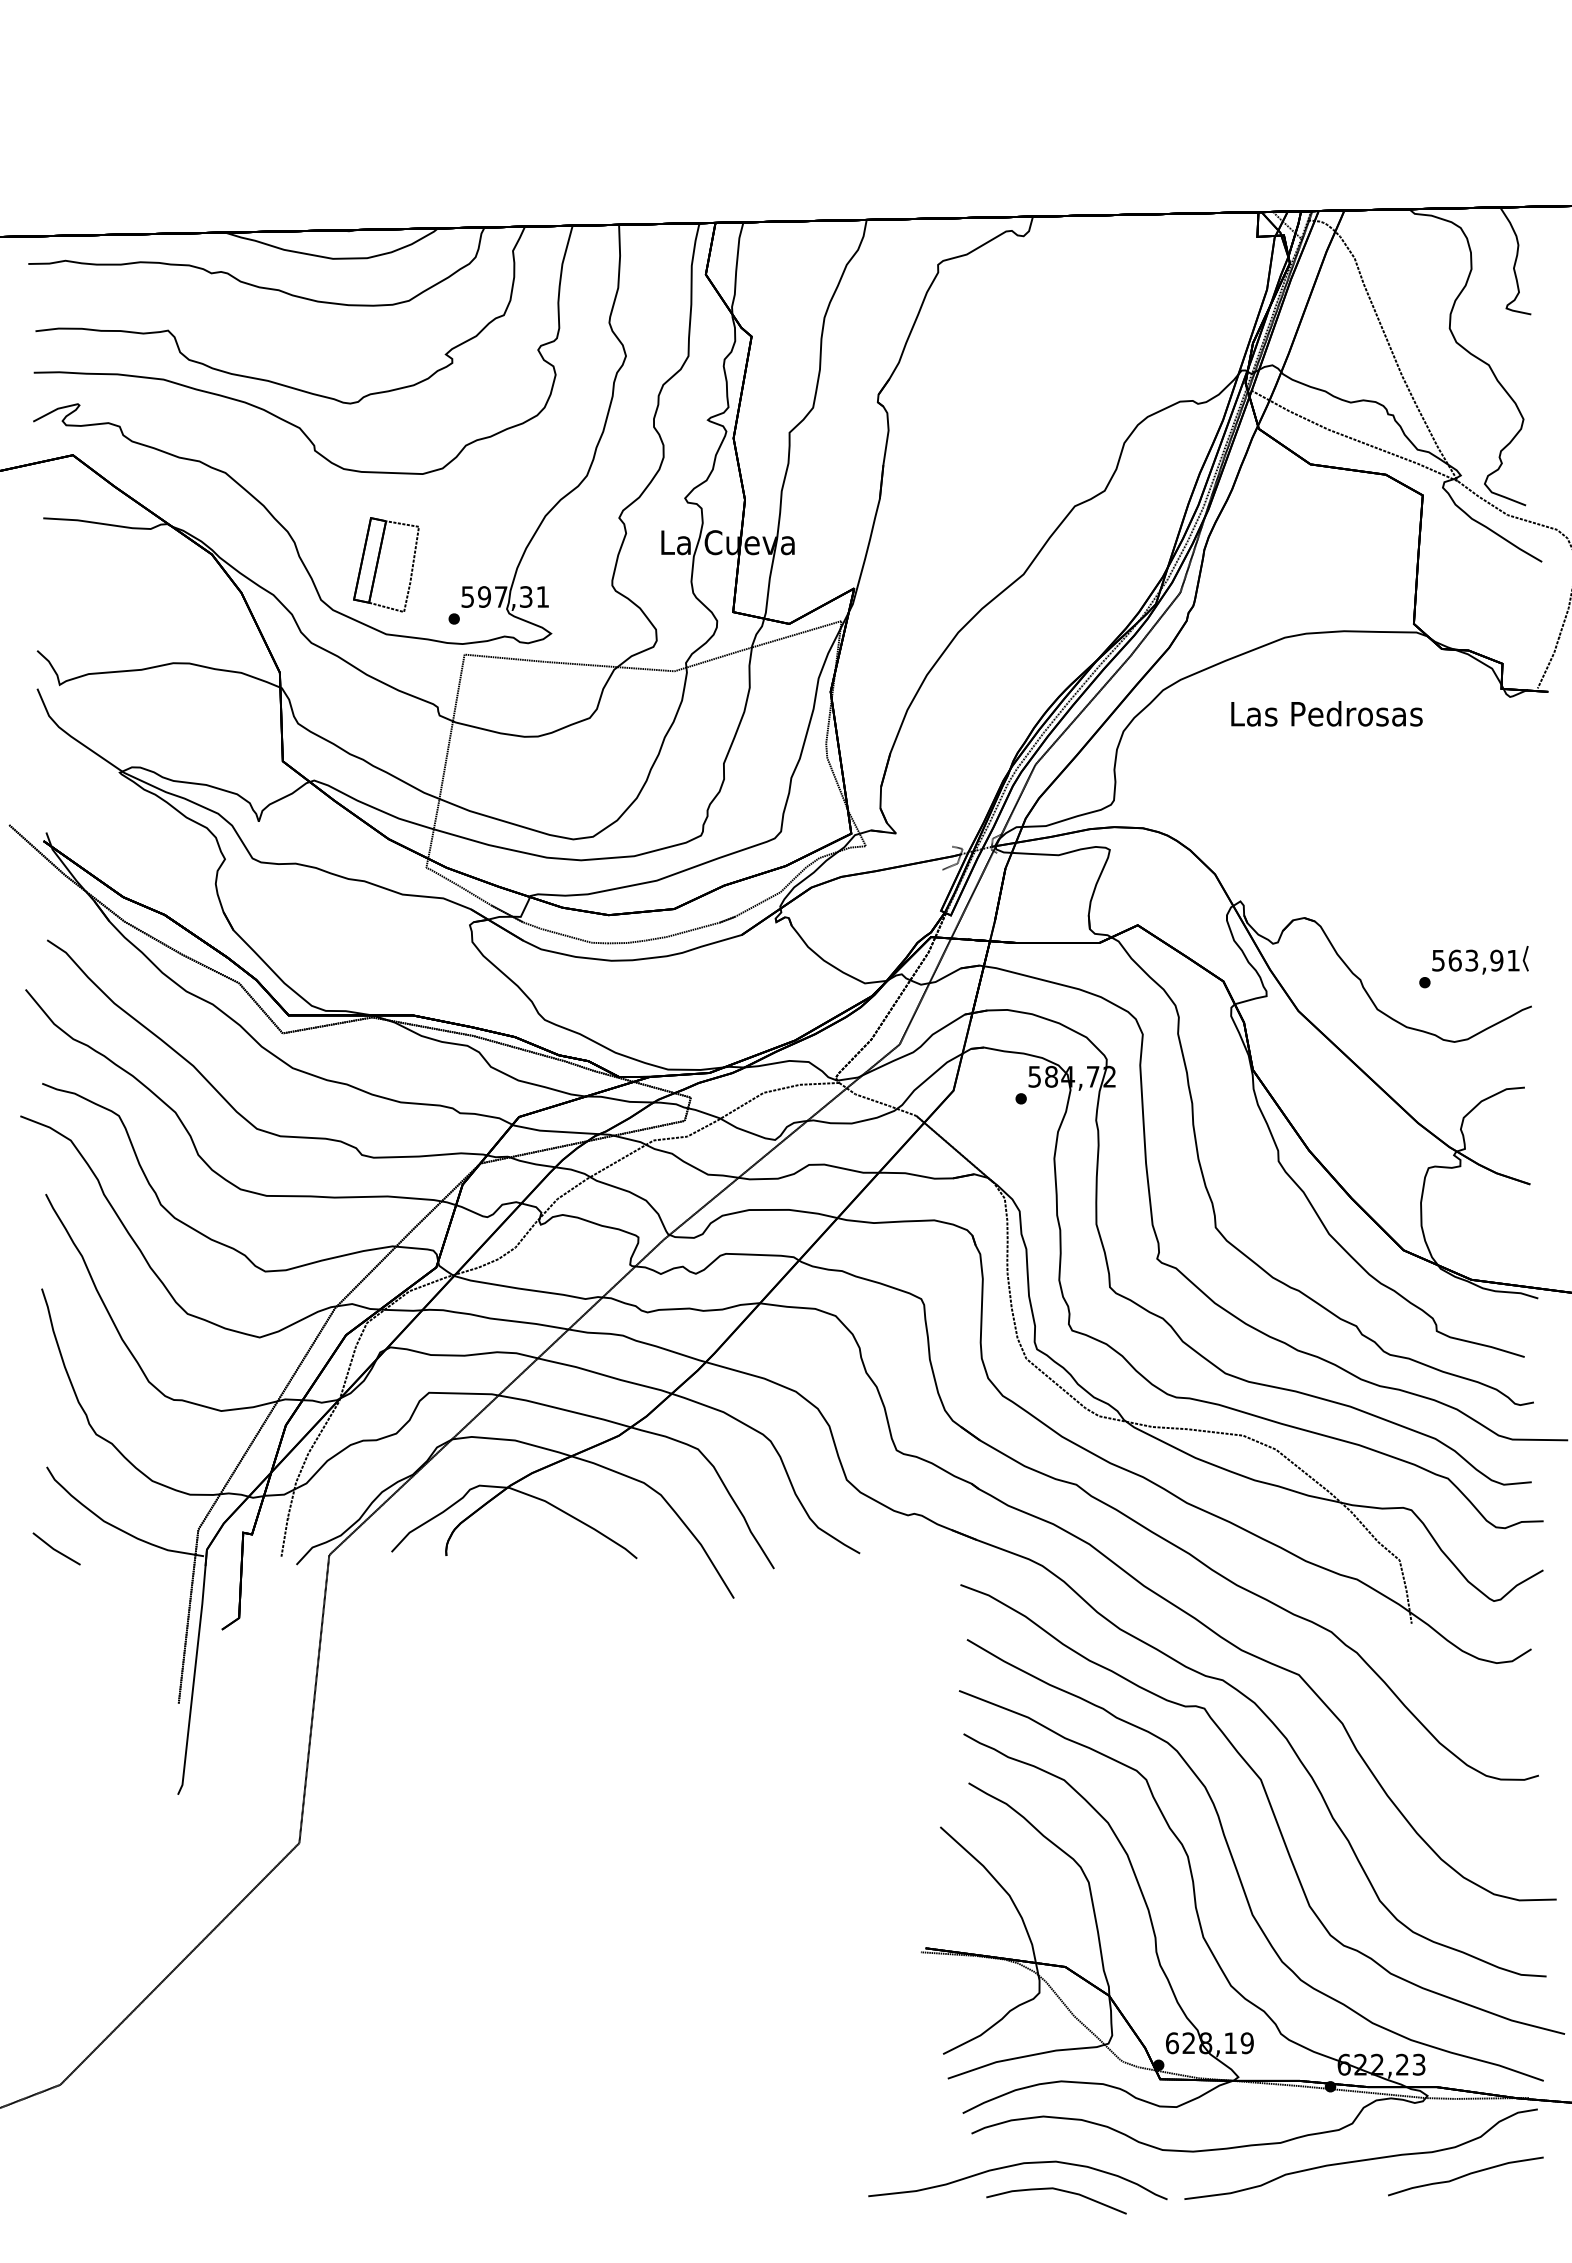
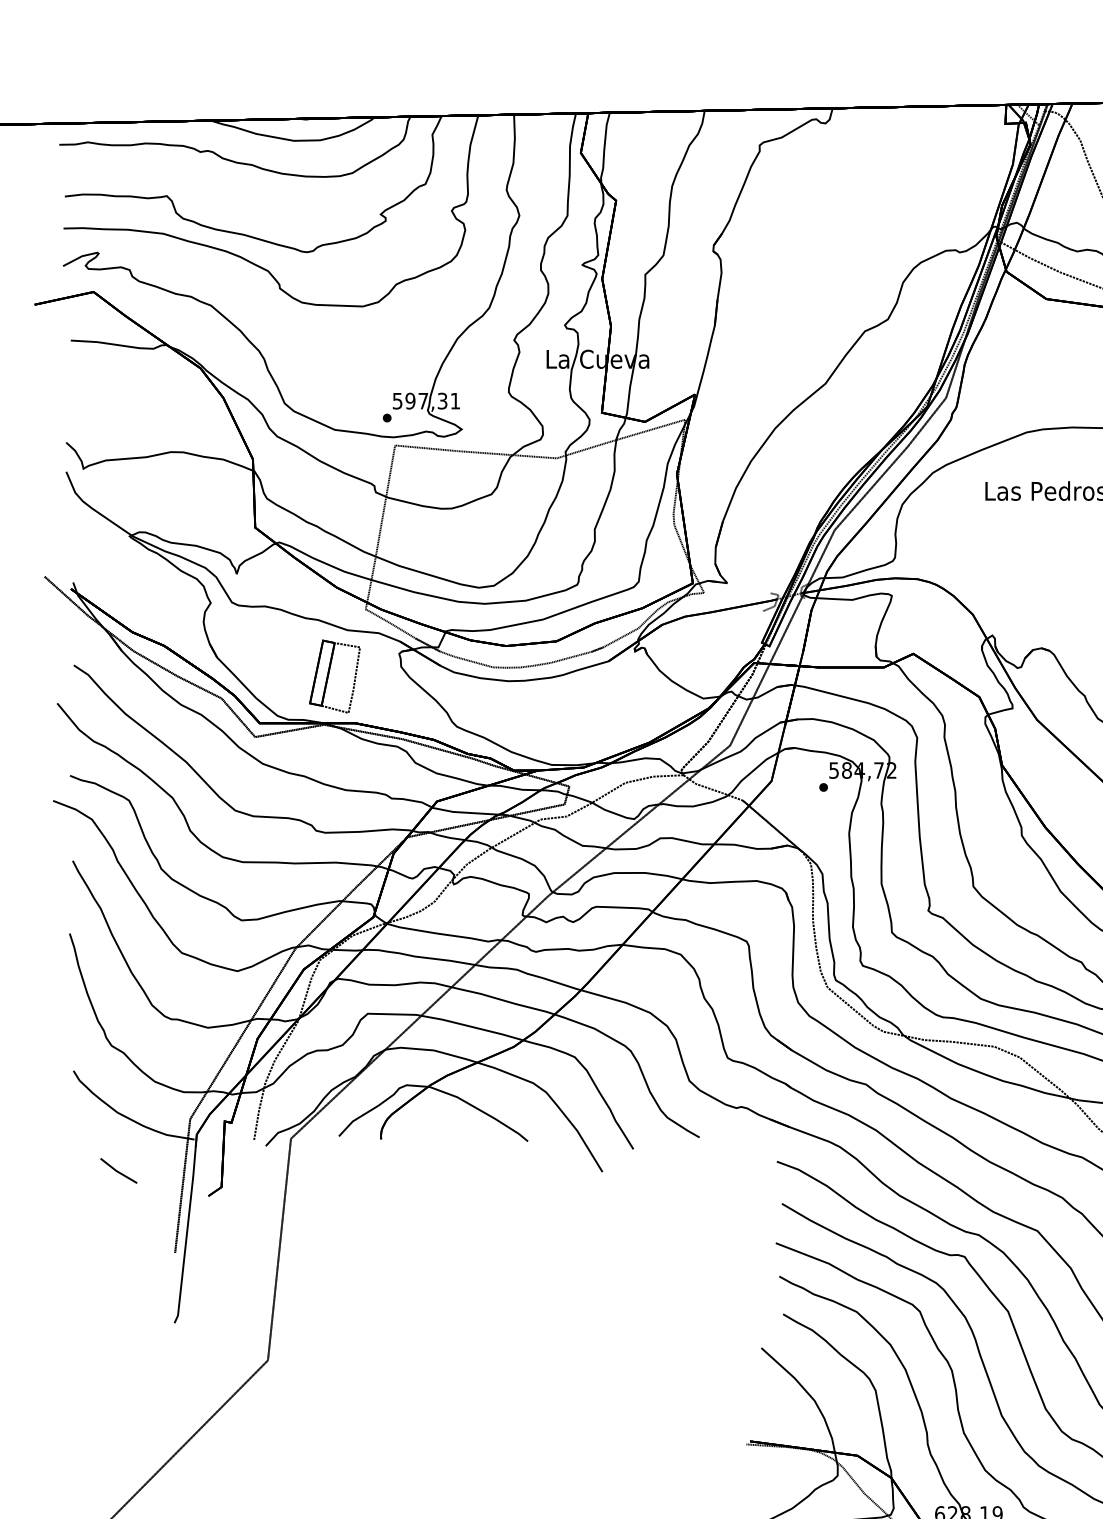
part: (378, 564) -> (328, 676), moved
line: (56, 1549) -> (118, 1171), moved

